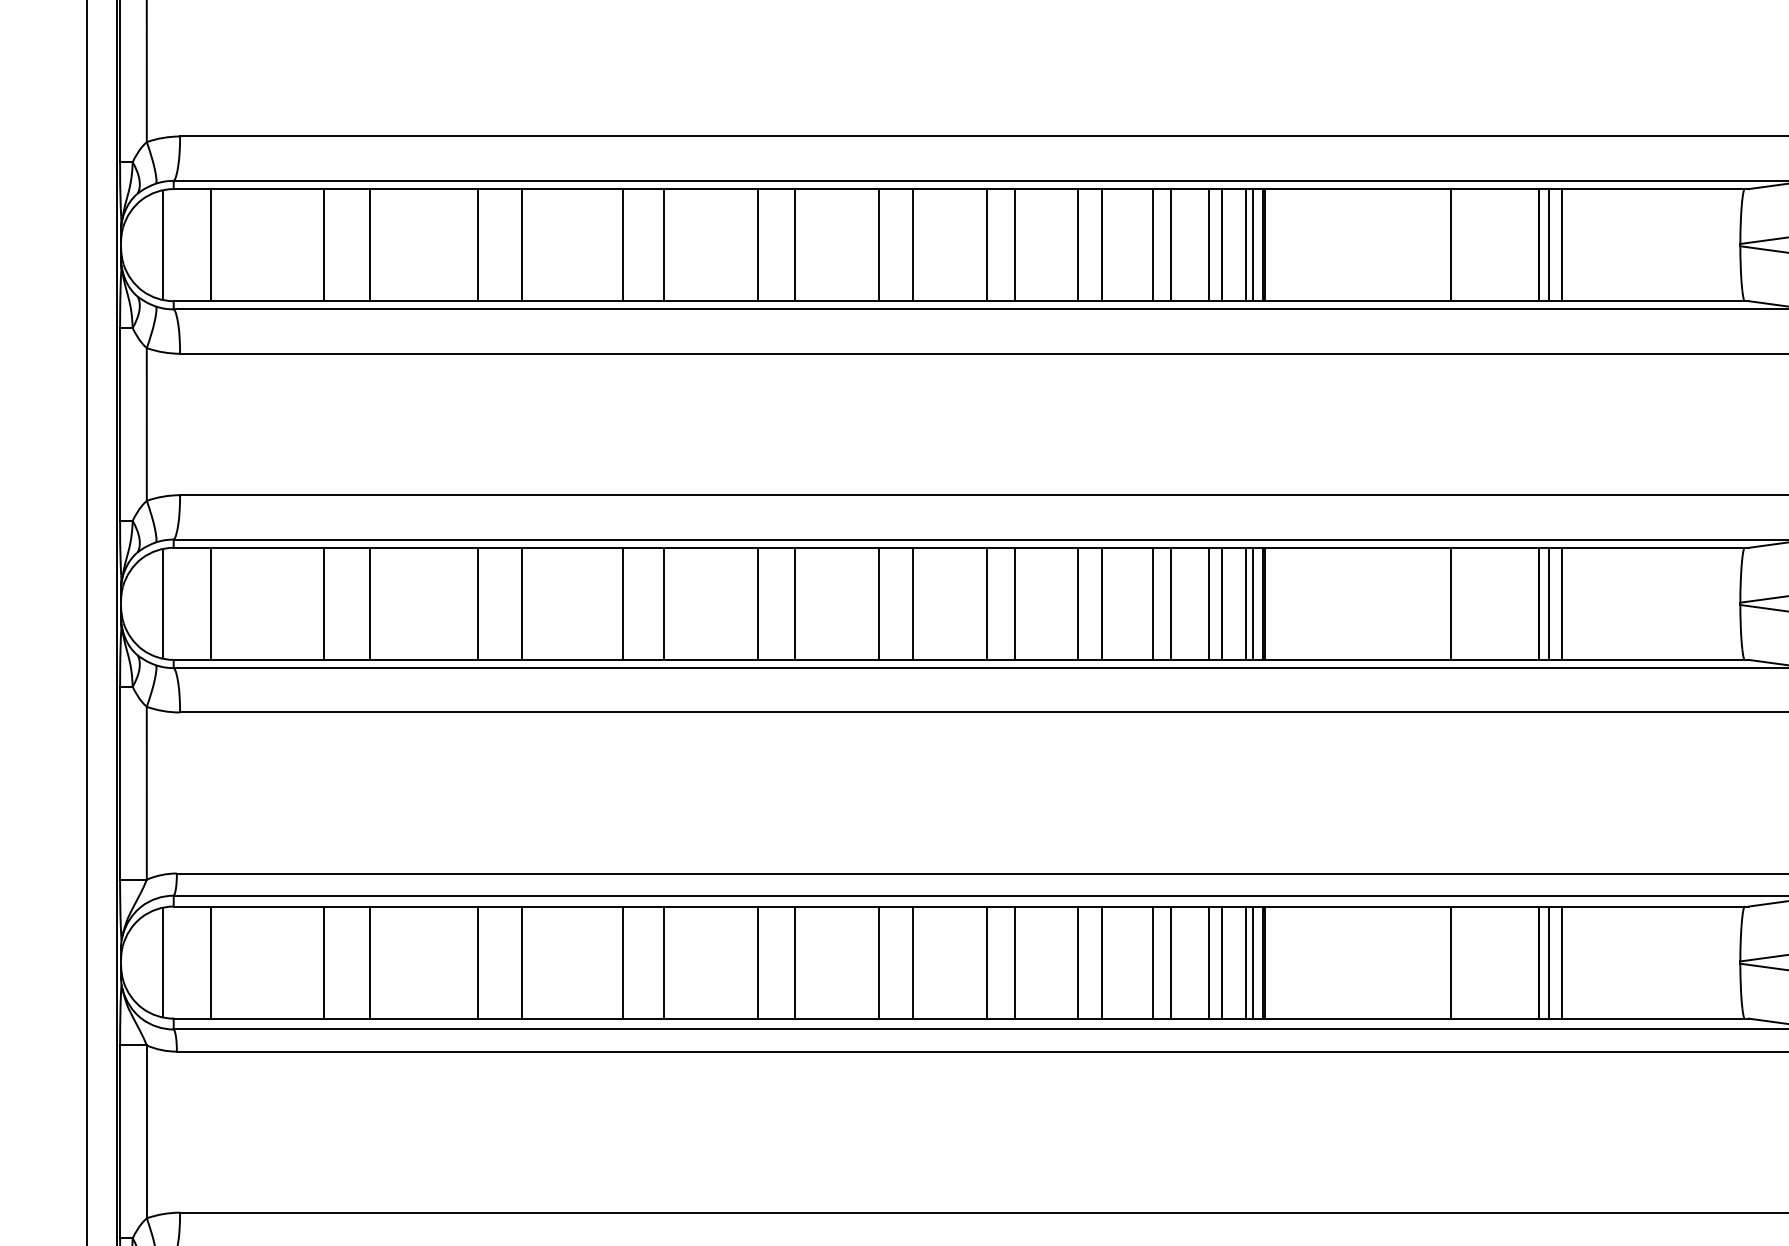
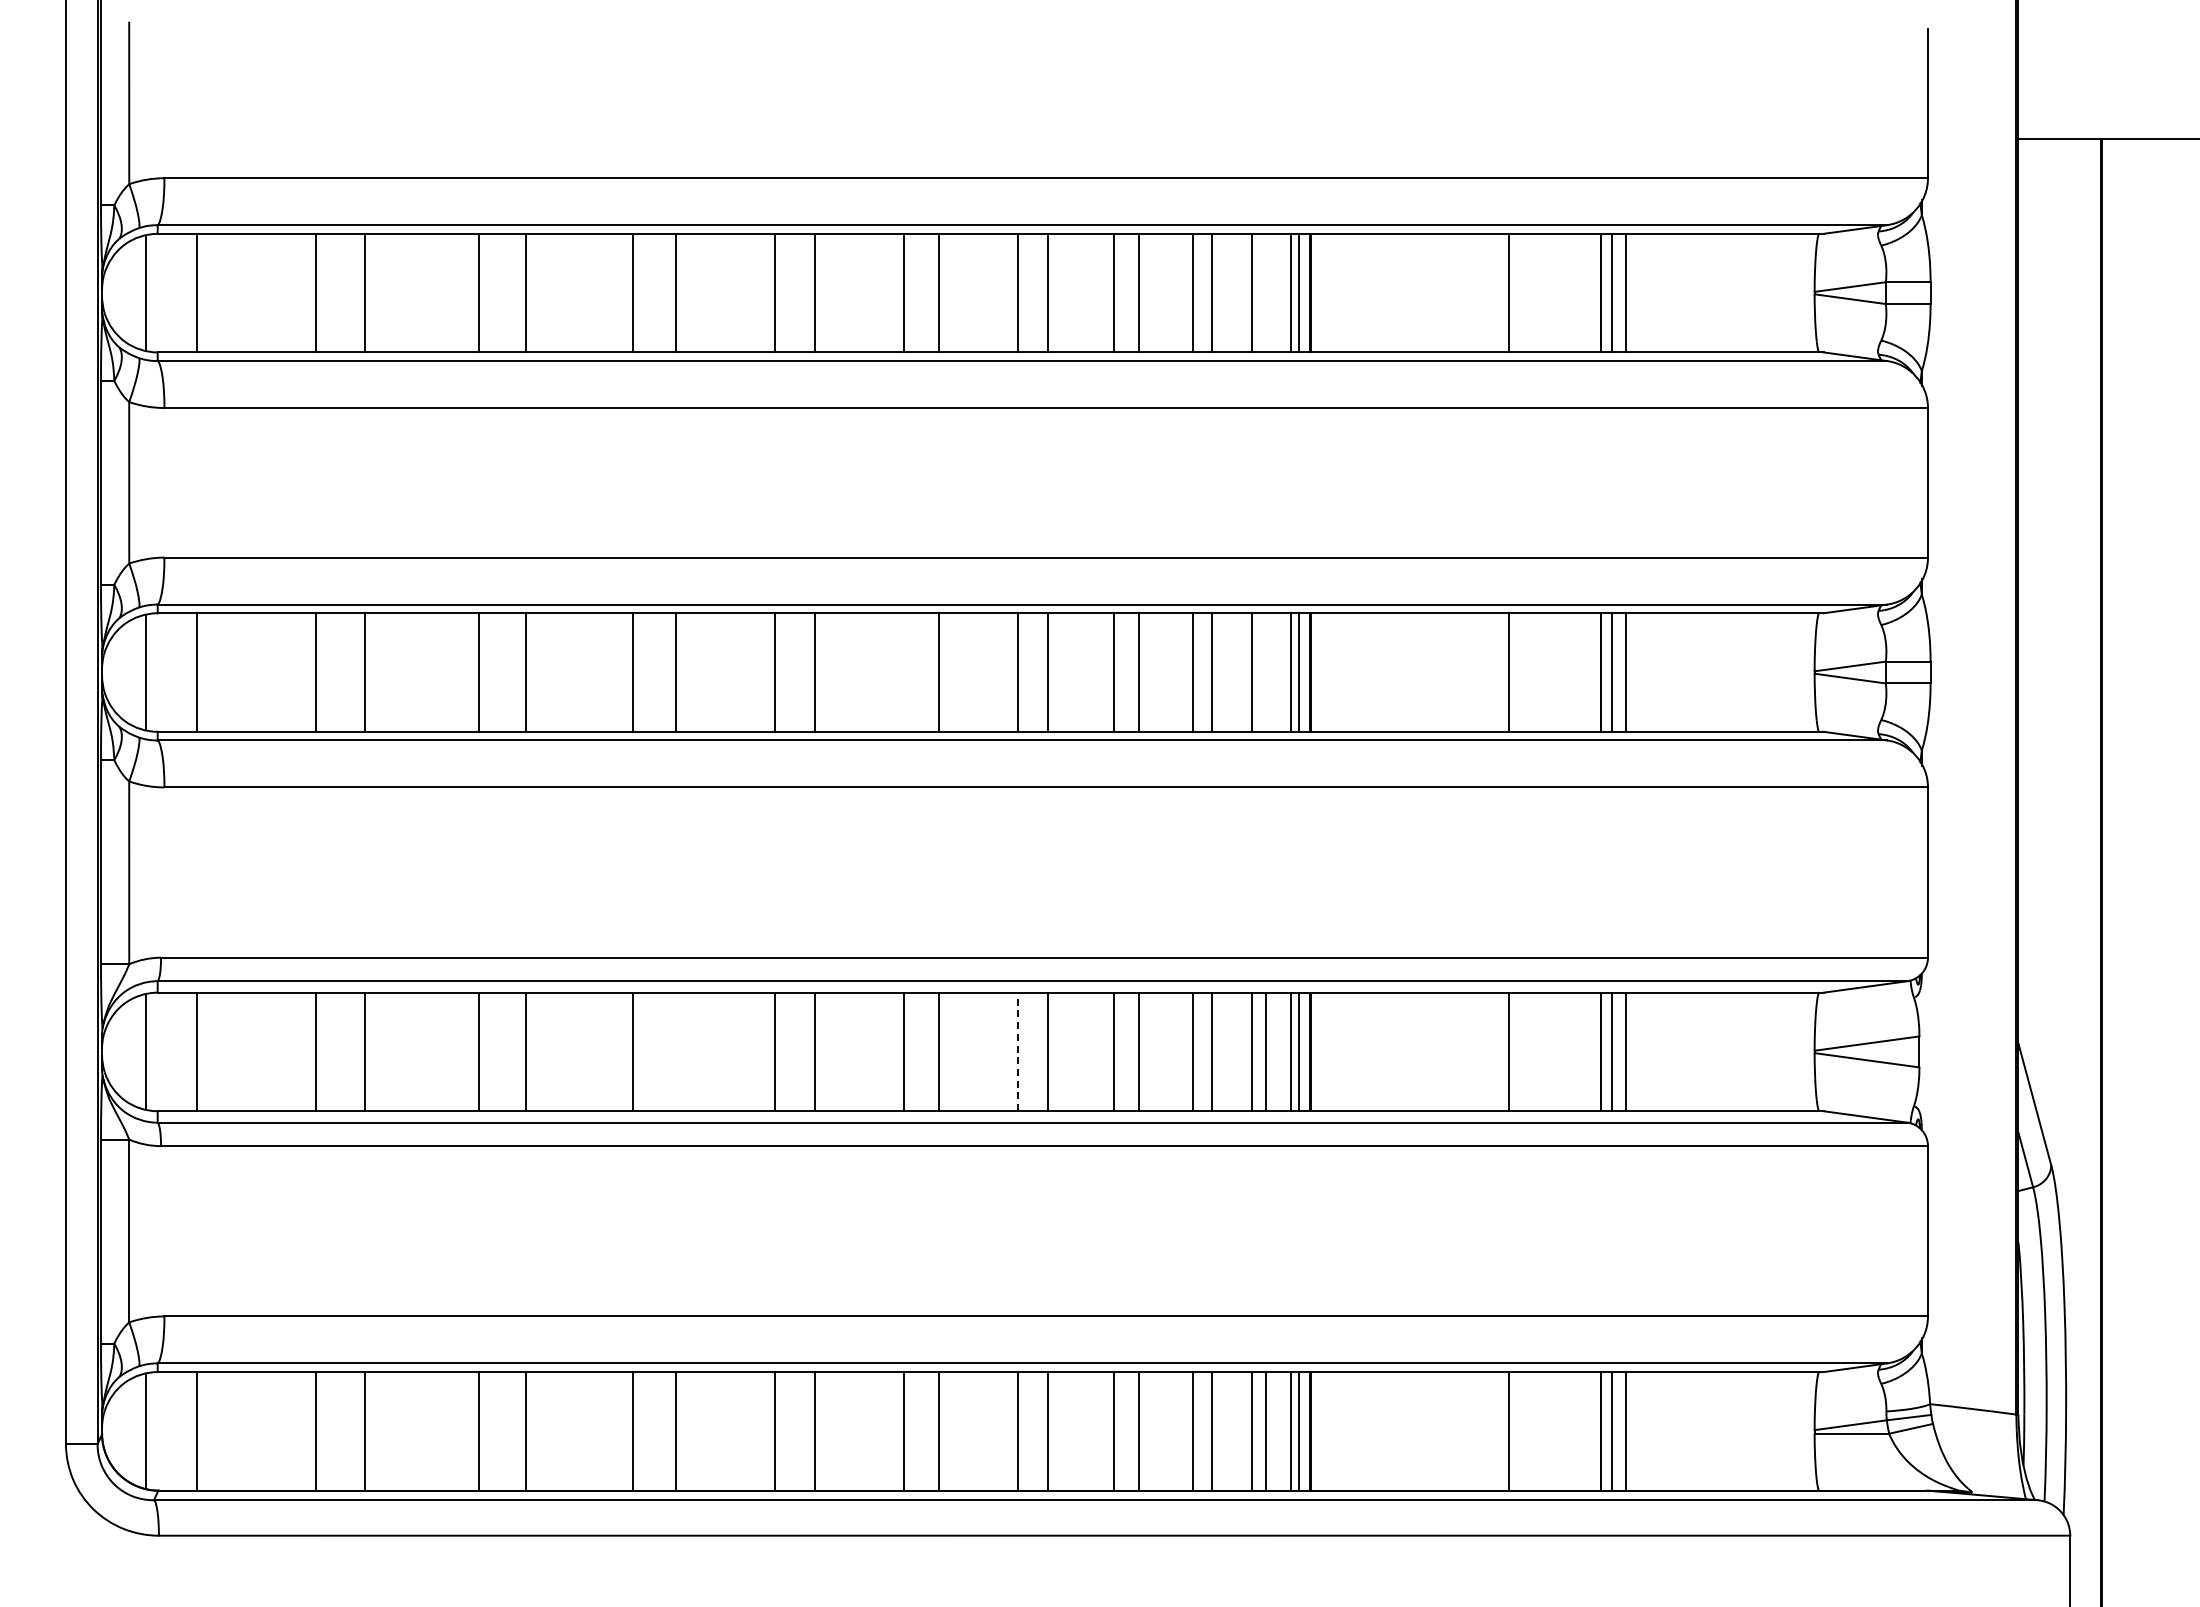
line: (1221, 244) -> (1265, 292), removed
line: (879, 603) -> (904, 672), removed
line: (1221, 603) -> (1265, 672), removed
line: (664, 962) -> (676, 1051), removed
line: (986, 962) -> (1017, 1051), solid -> dashed

